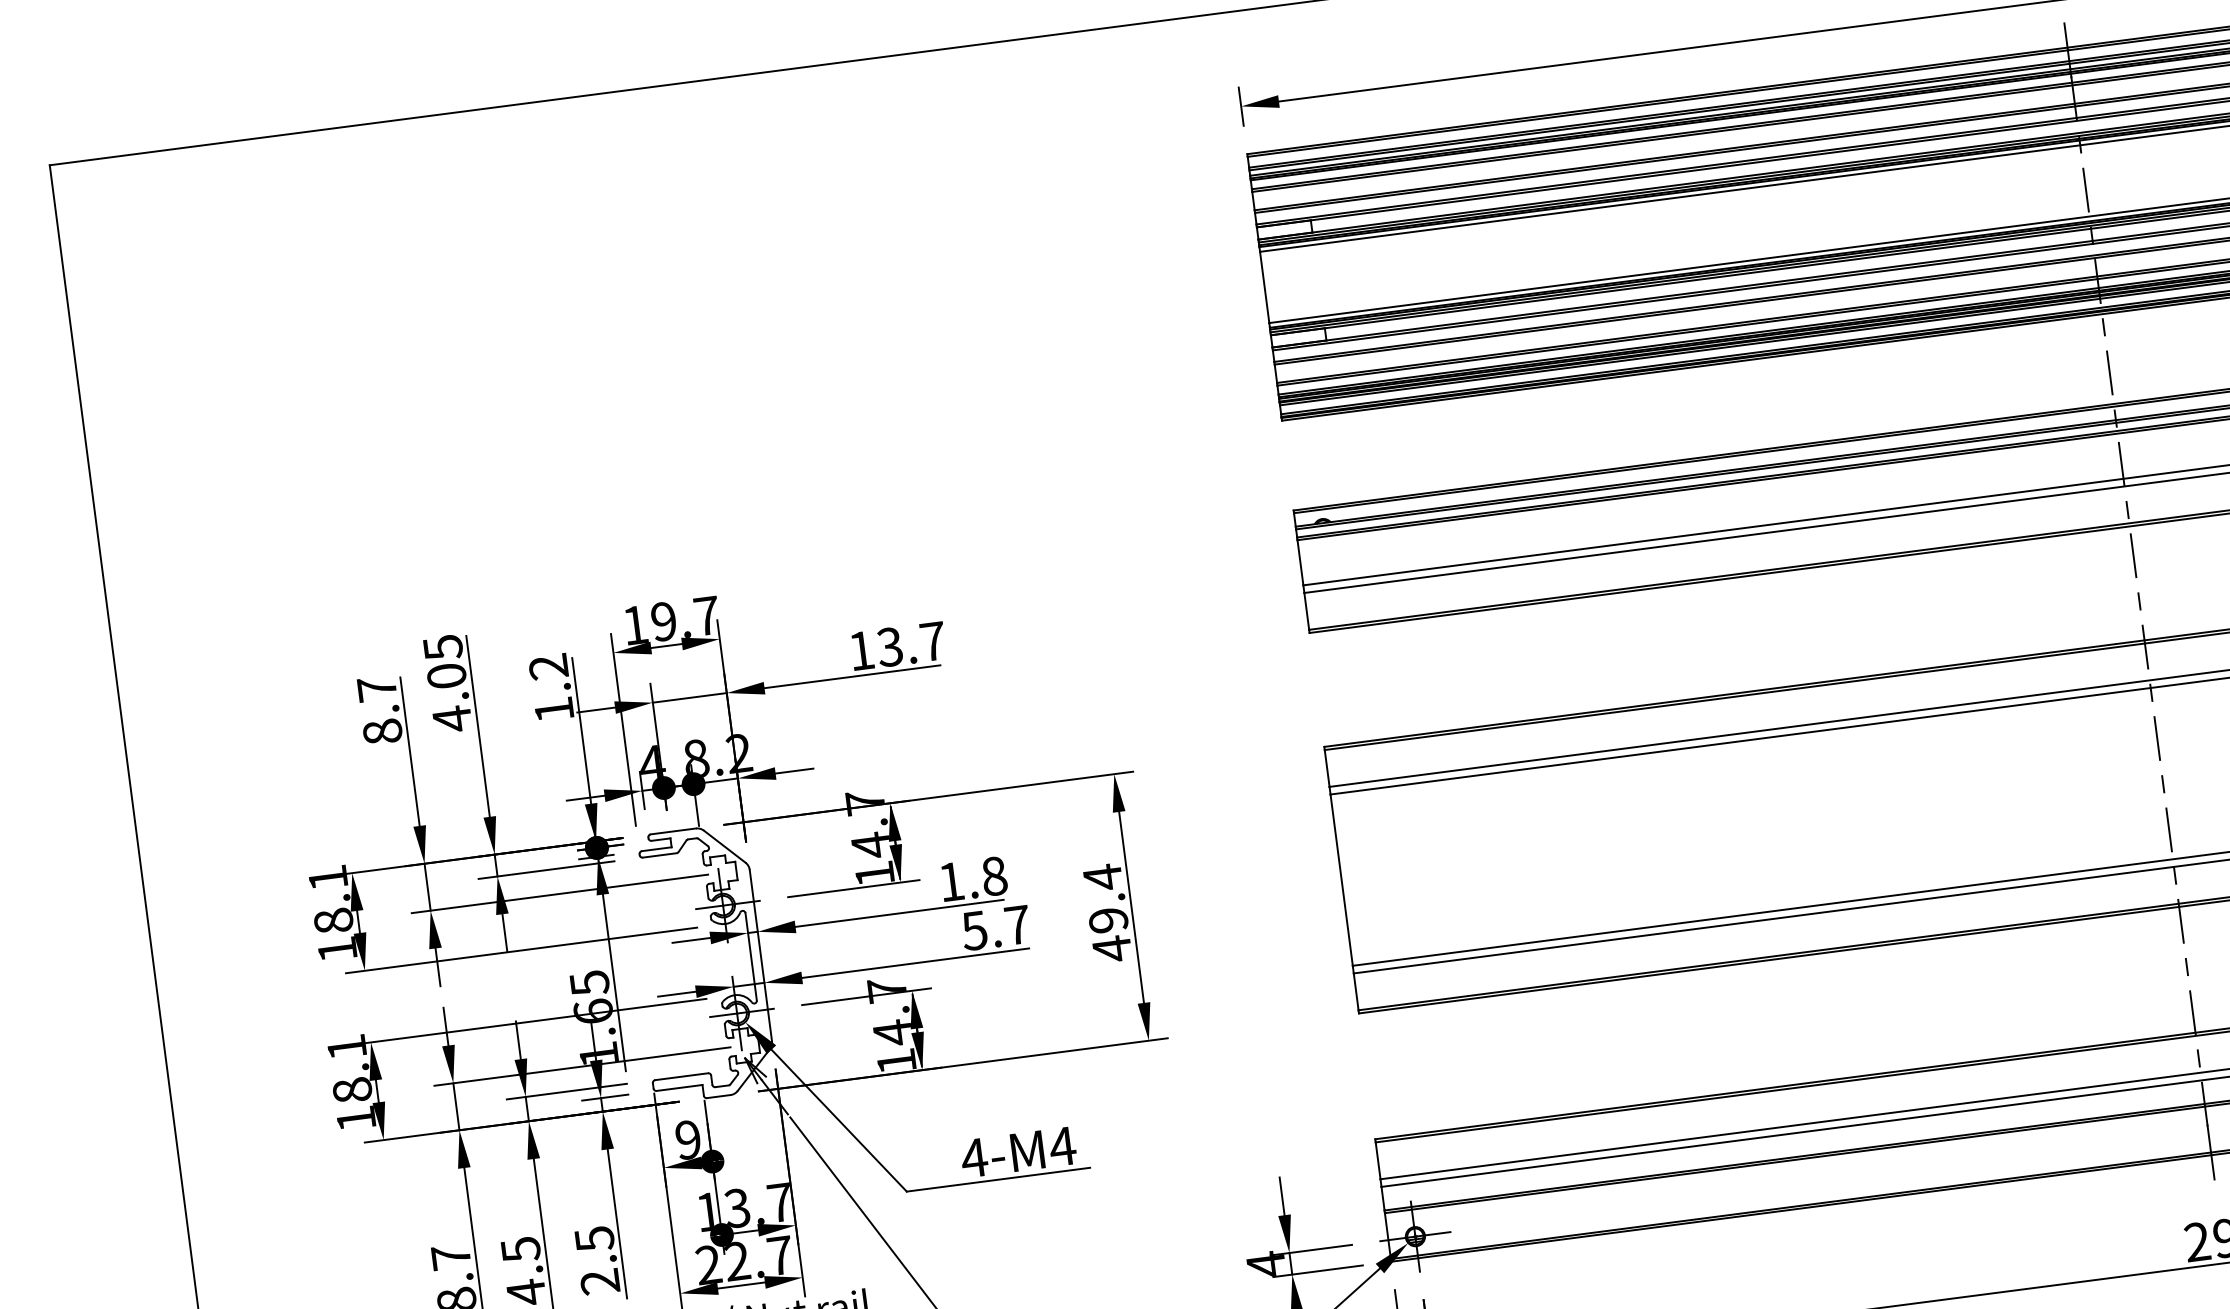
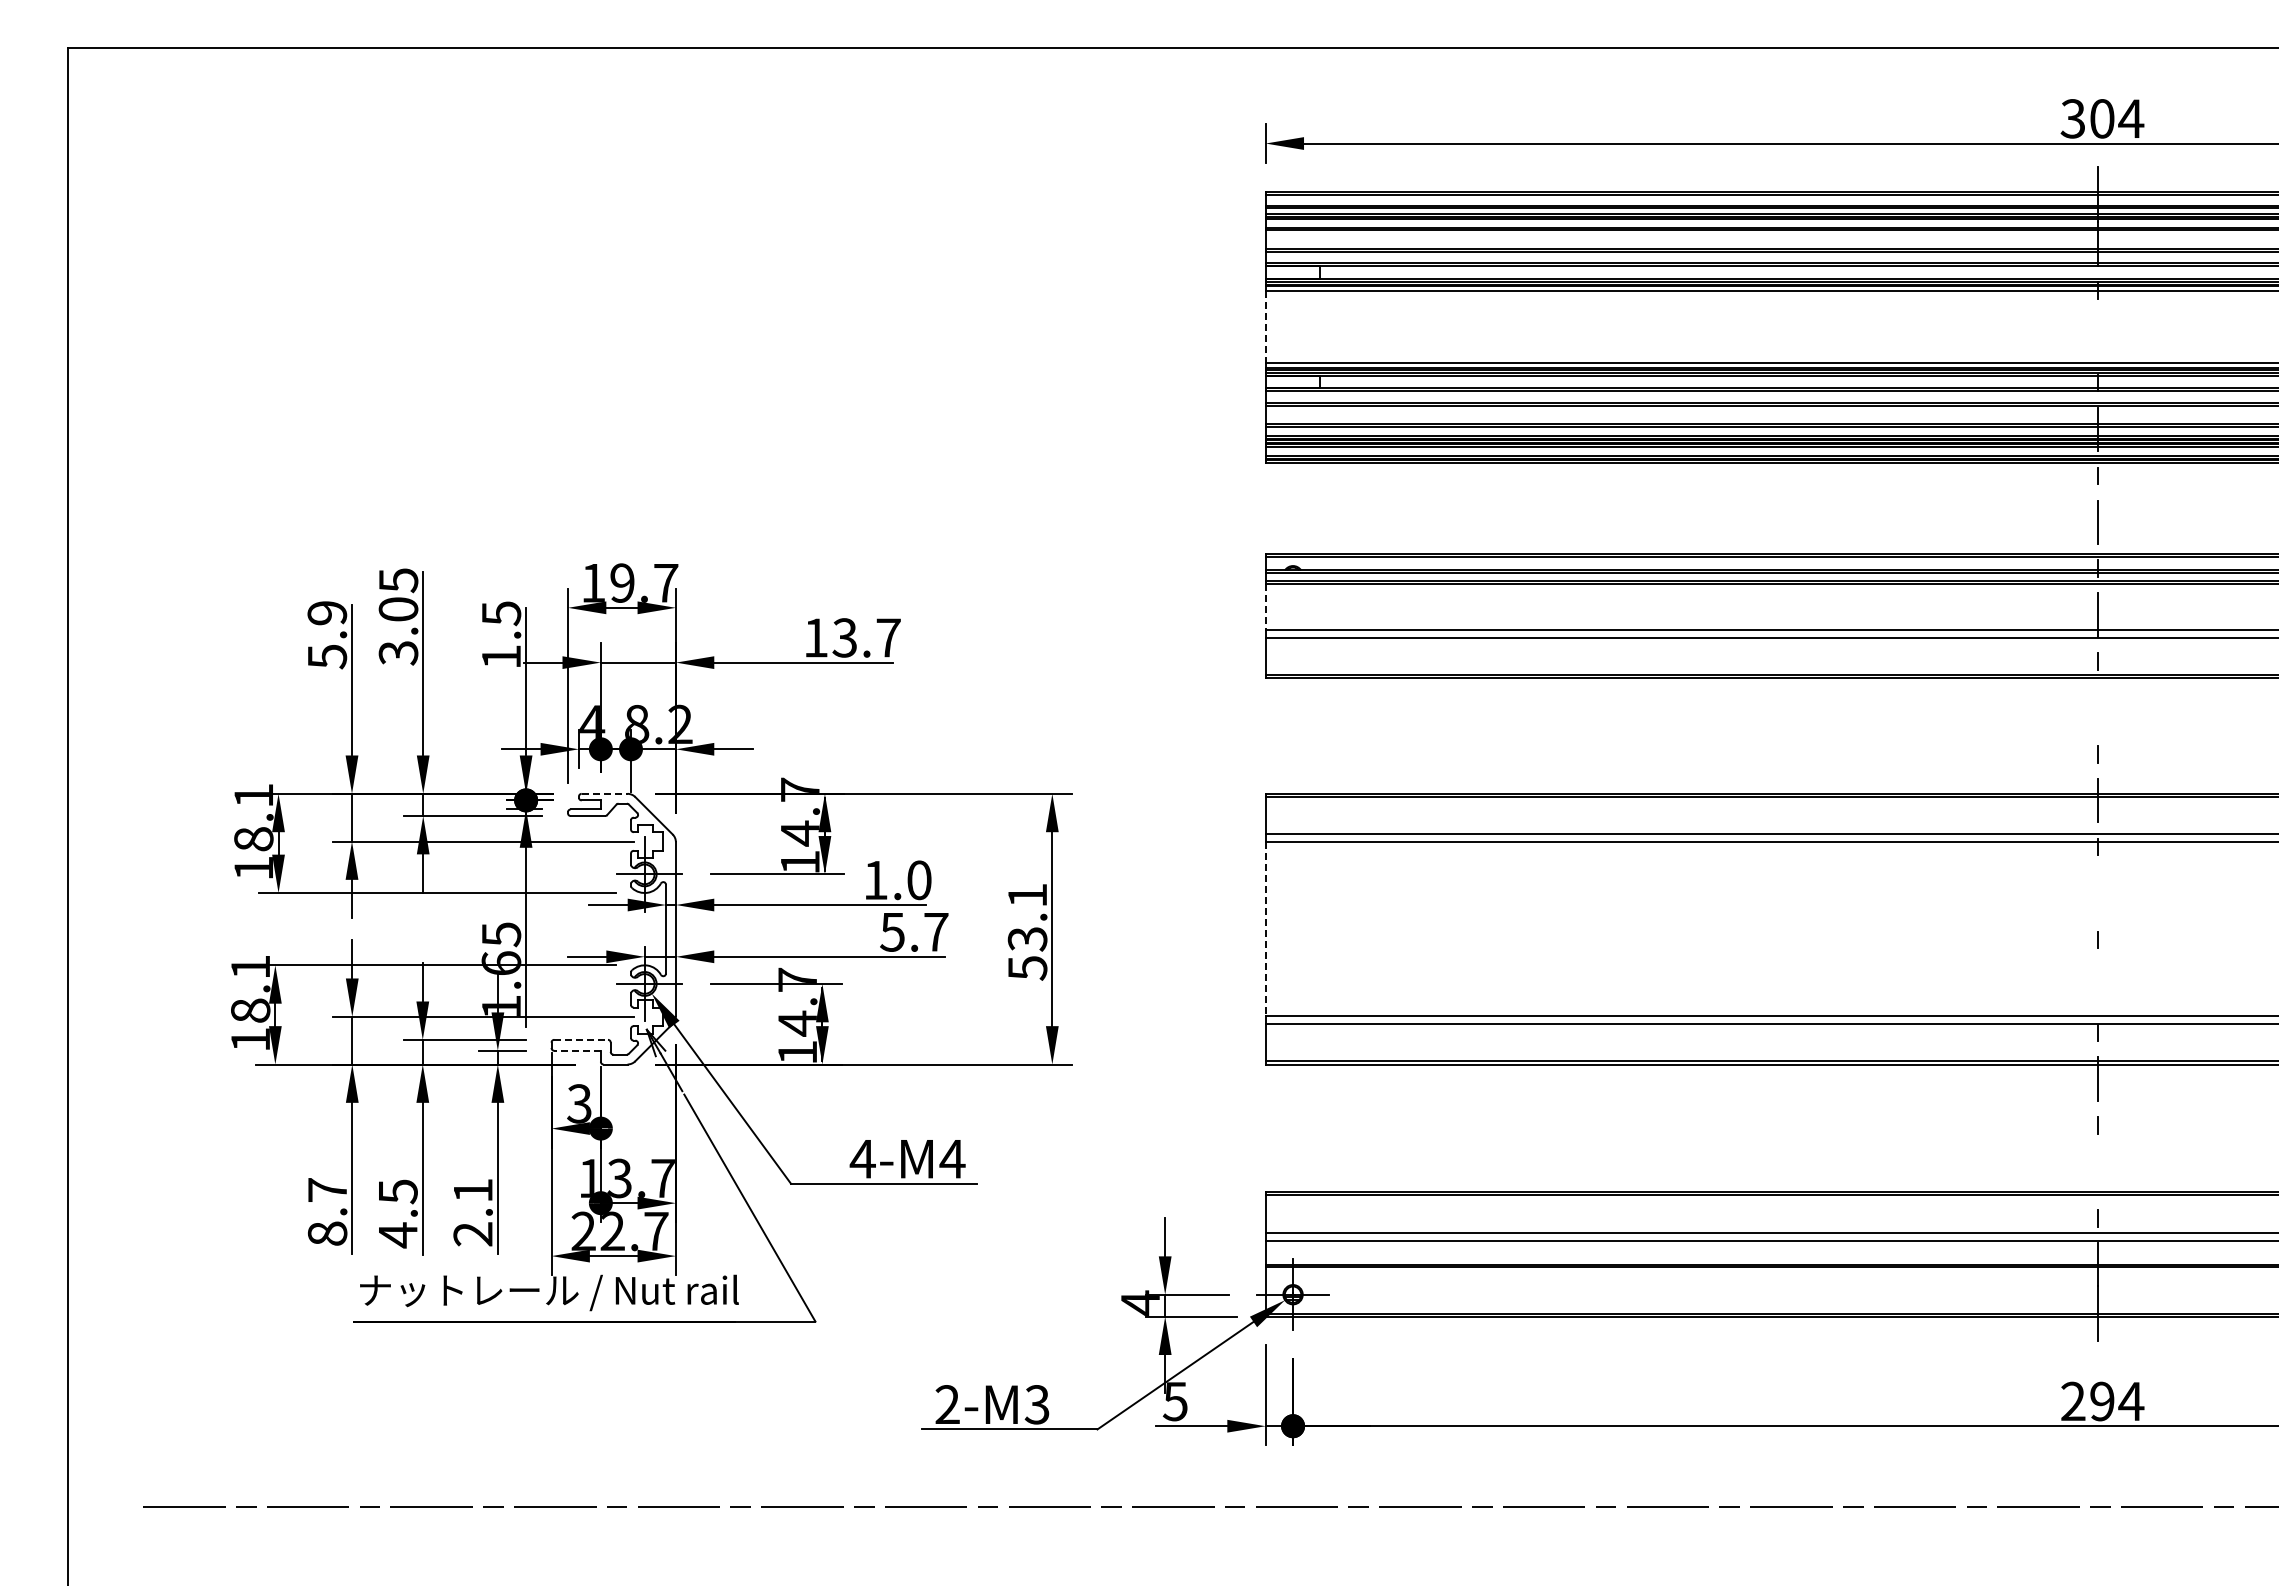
line: (2086, 189) -> (2098, 336), removed
line: (1264, 287) -> (1265, 327), solid -> dashed
line: (2133, 555) -> (2098, 707), removed
line: (1300, 562) -> (1265, 606), solid -> dashed
text: (548, 667) -> (501, 613), 1.2 -> 1.5
text: (380, 710) -> (327, 635), 8.7 -> 5.9
text: (452, 719) -> (398, 653), 4.05 -> 3.05
line: (2156, 738) -> (2097, 893), removed
line: (2169, 830) -> (2098, 986), removed
line: (673, 831) -> (604, 793), solid -> dashed
text: (994, 875) -> (919, 879), 1.8 -> 1.0
line: (1341, 880) -> (1265, 929), solid -> dashed
text: (1107, 912) -> (1027, 931), 49.4 -> 53.1
line: (2192, 1012) -> (2098, 1171), removed
line: (681, 1076) -> (581, 1039), solid -> dashed
line: (679, 1087) -> (577, 1050), solid -> dashed
text: (688, 1139) -> (579, 1103), 9 -> 3
text: (594, 1238) -> (473, 1190), 2.5 -> 2.1

